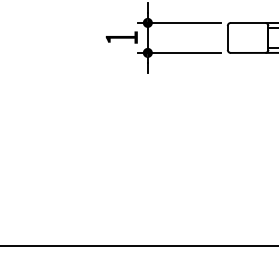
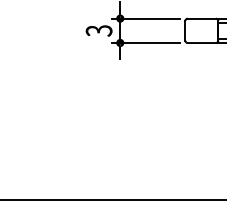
text: (121, 37) -> (98, 30), 1 -> 3

